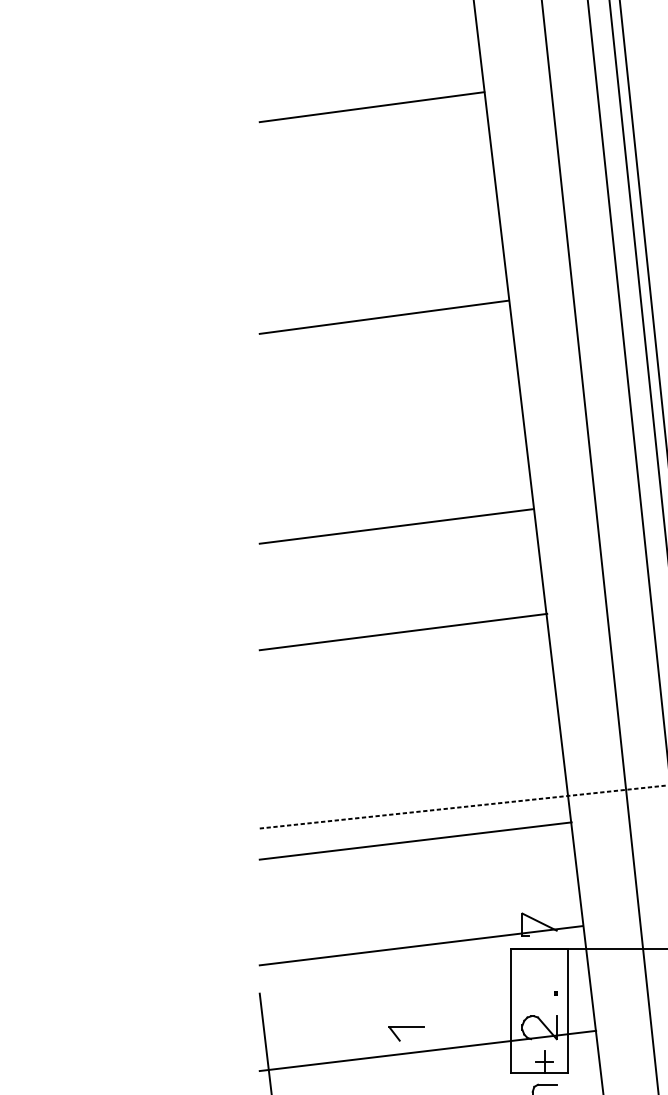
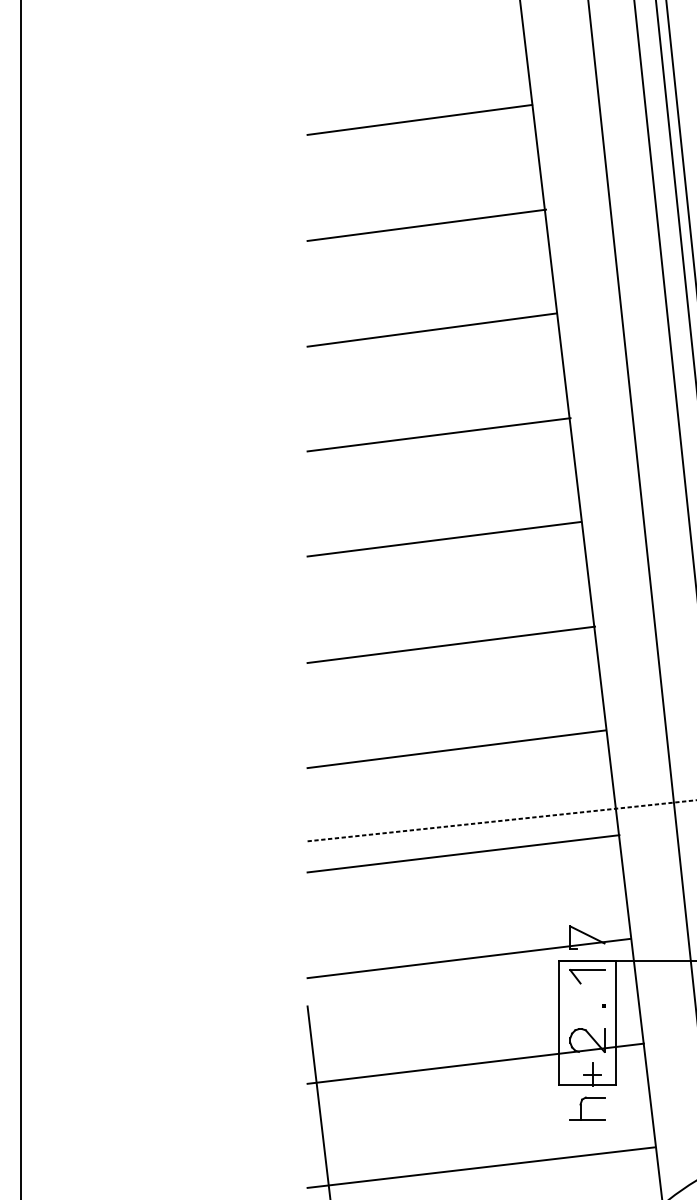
line: (378, 211) -> (426, 224), added
line: (390, 421) -> (438, 434), added
line: (408, 736) -> (456, 749), added
part: (406, 1033) -> (587, 976), moved

